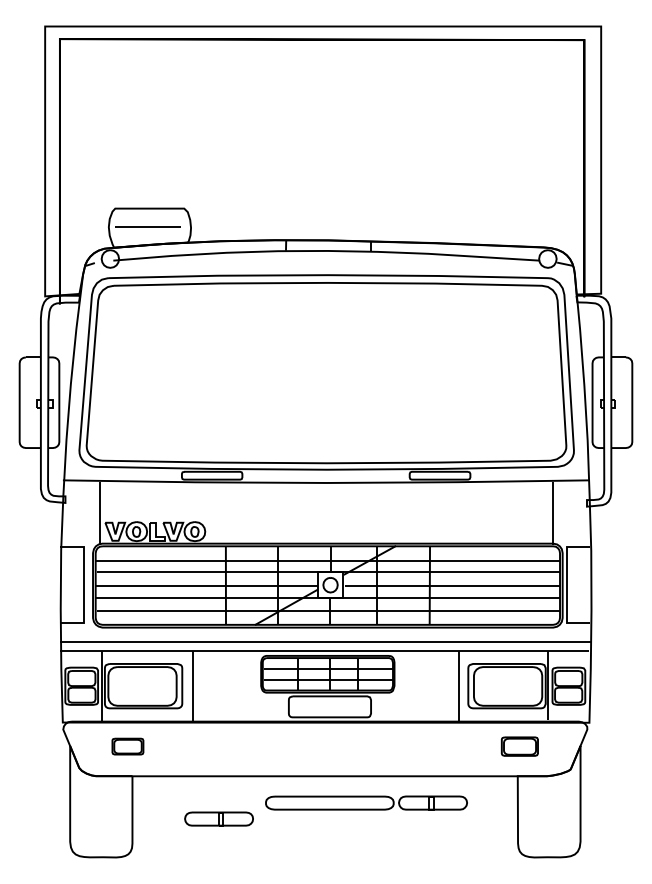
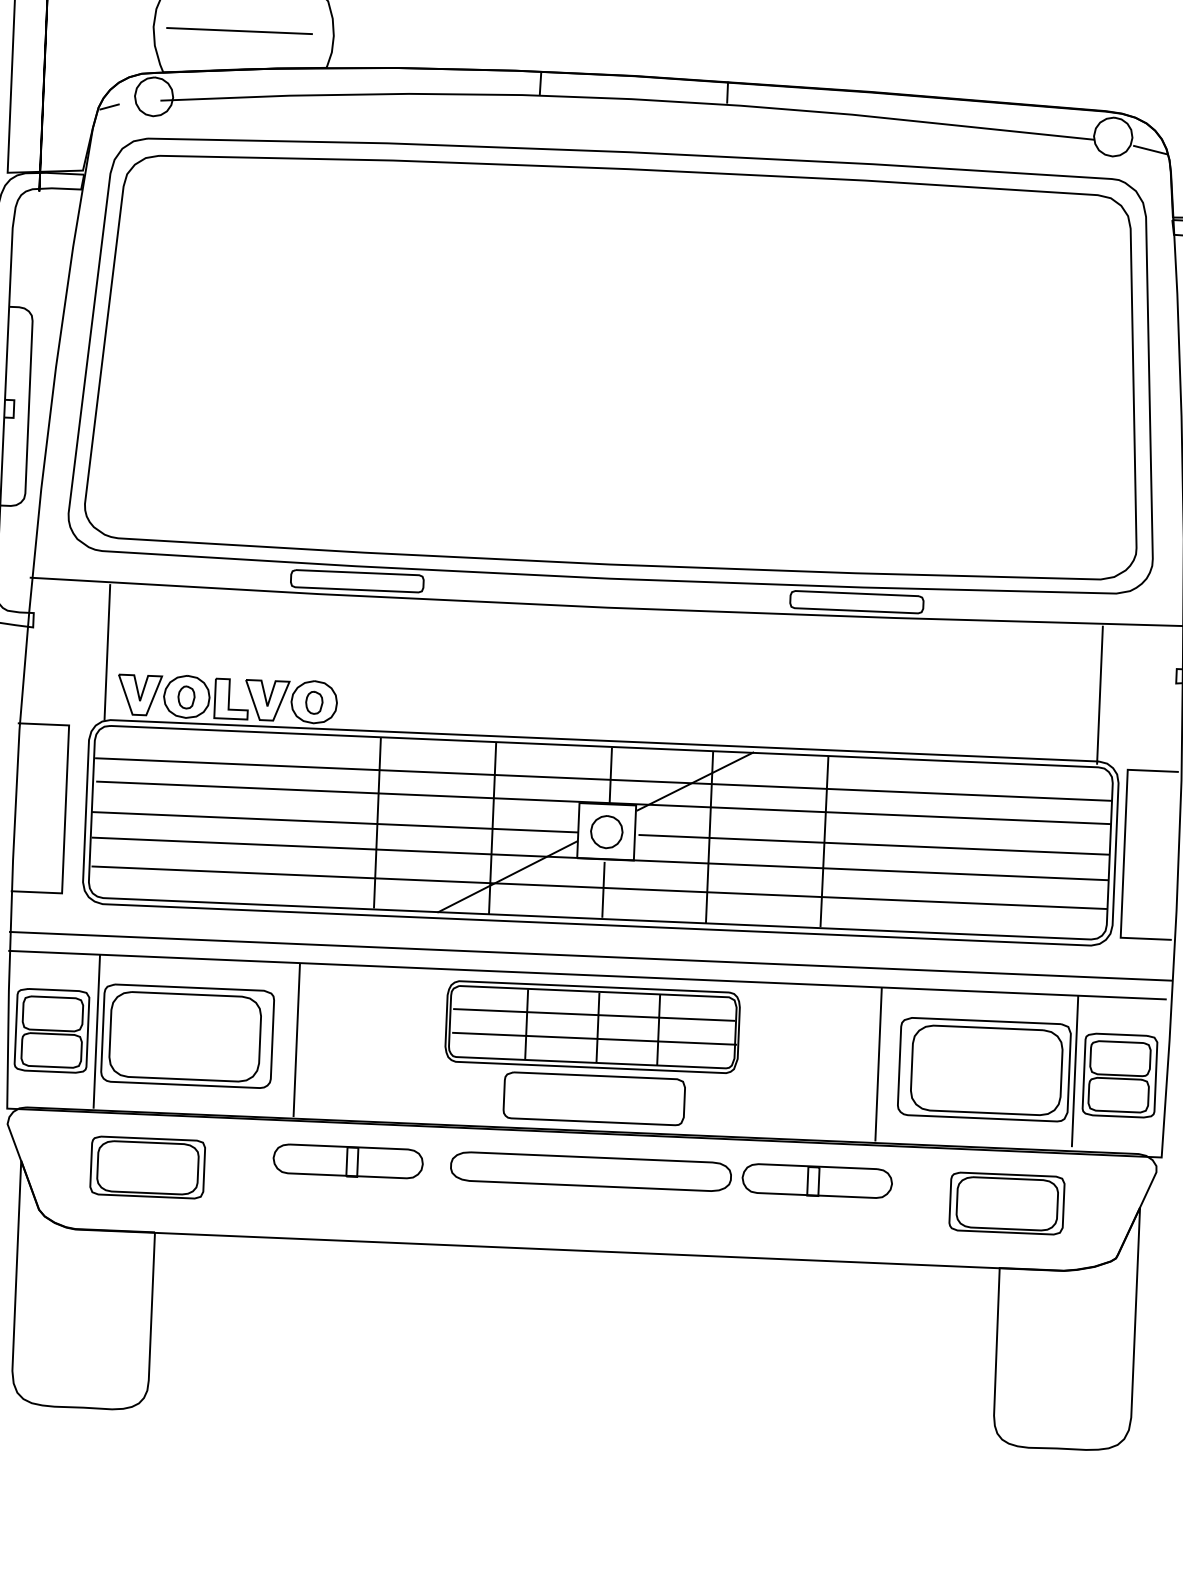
part: (127, 746) -> (146, 1167), size x1.67
part: (519, 746) -> (1006, 1203), size x1.43
part: (366, 802) -> (671, 1173), moved
part: (218, 818) -> (346, 1160), moved

